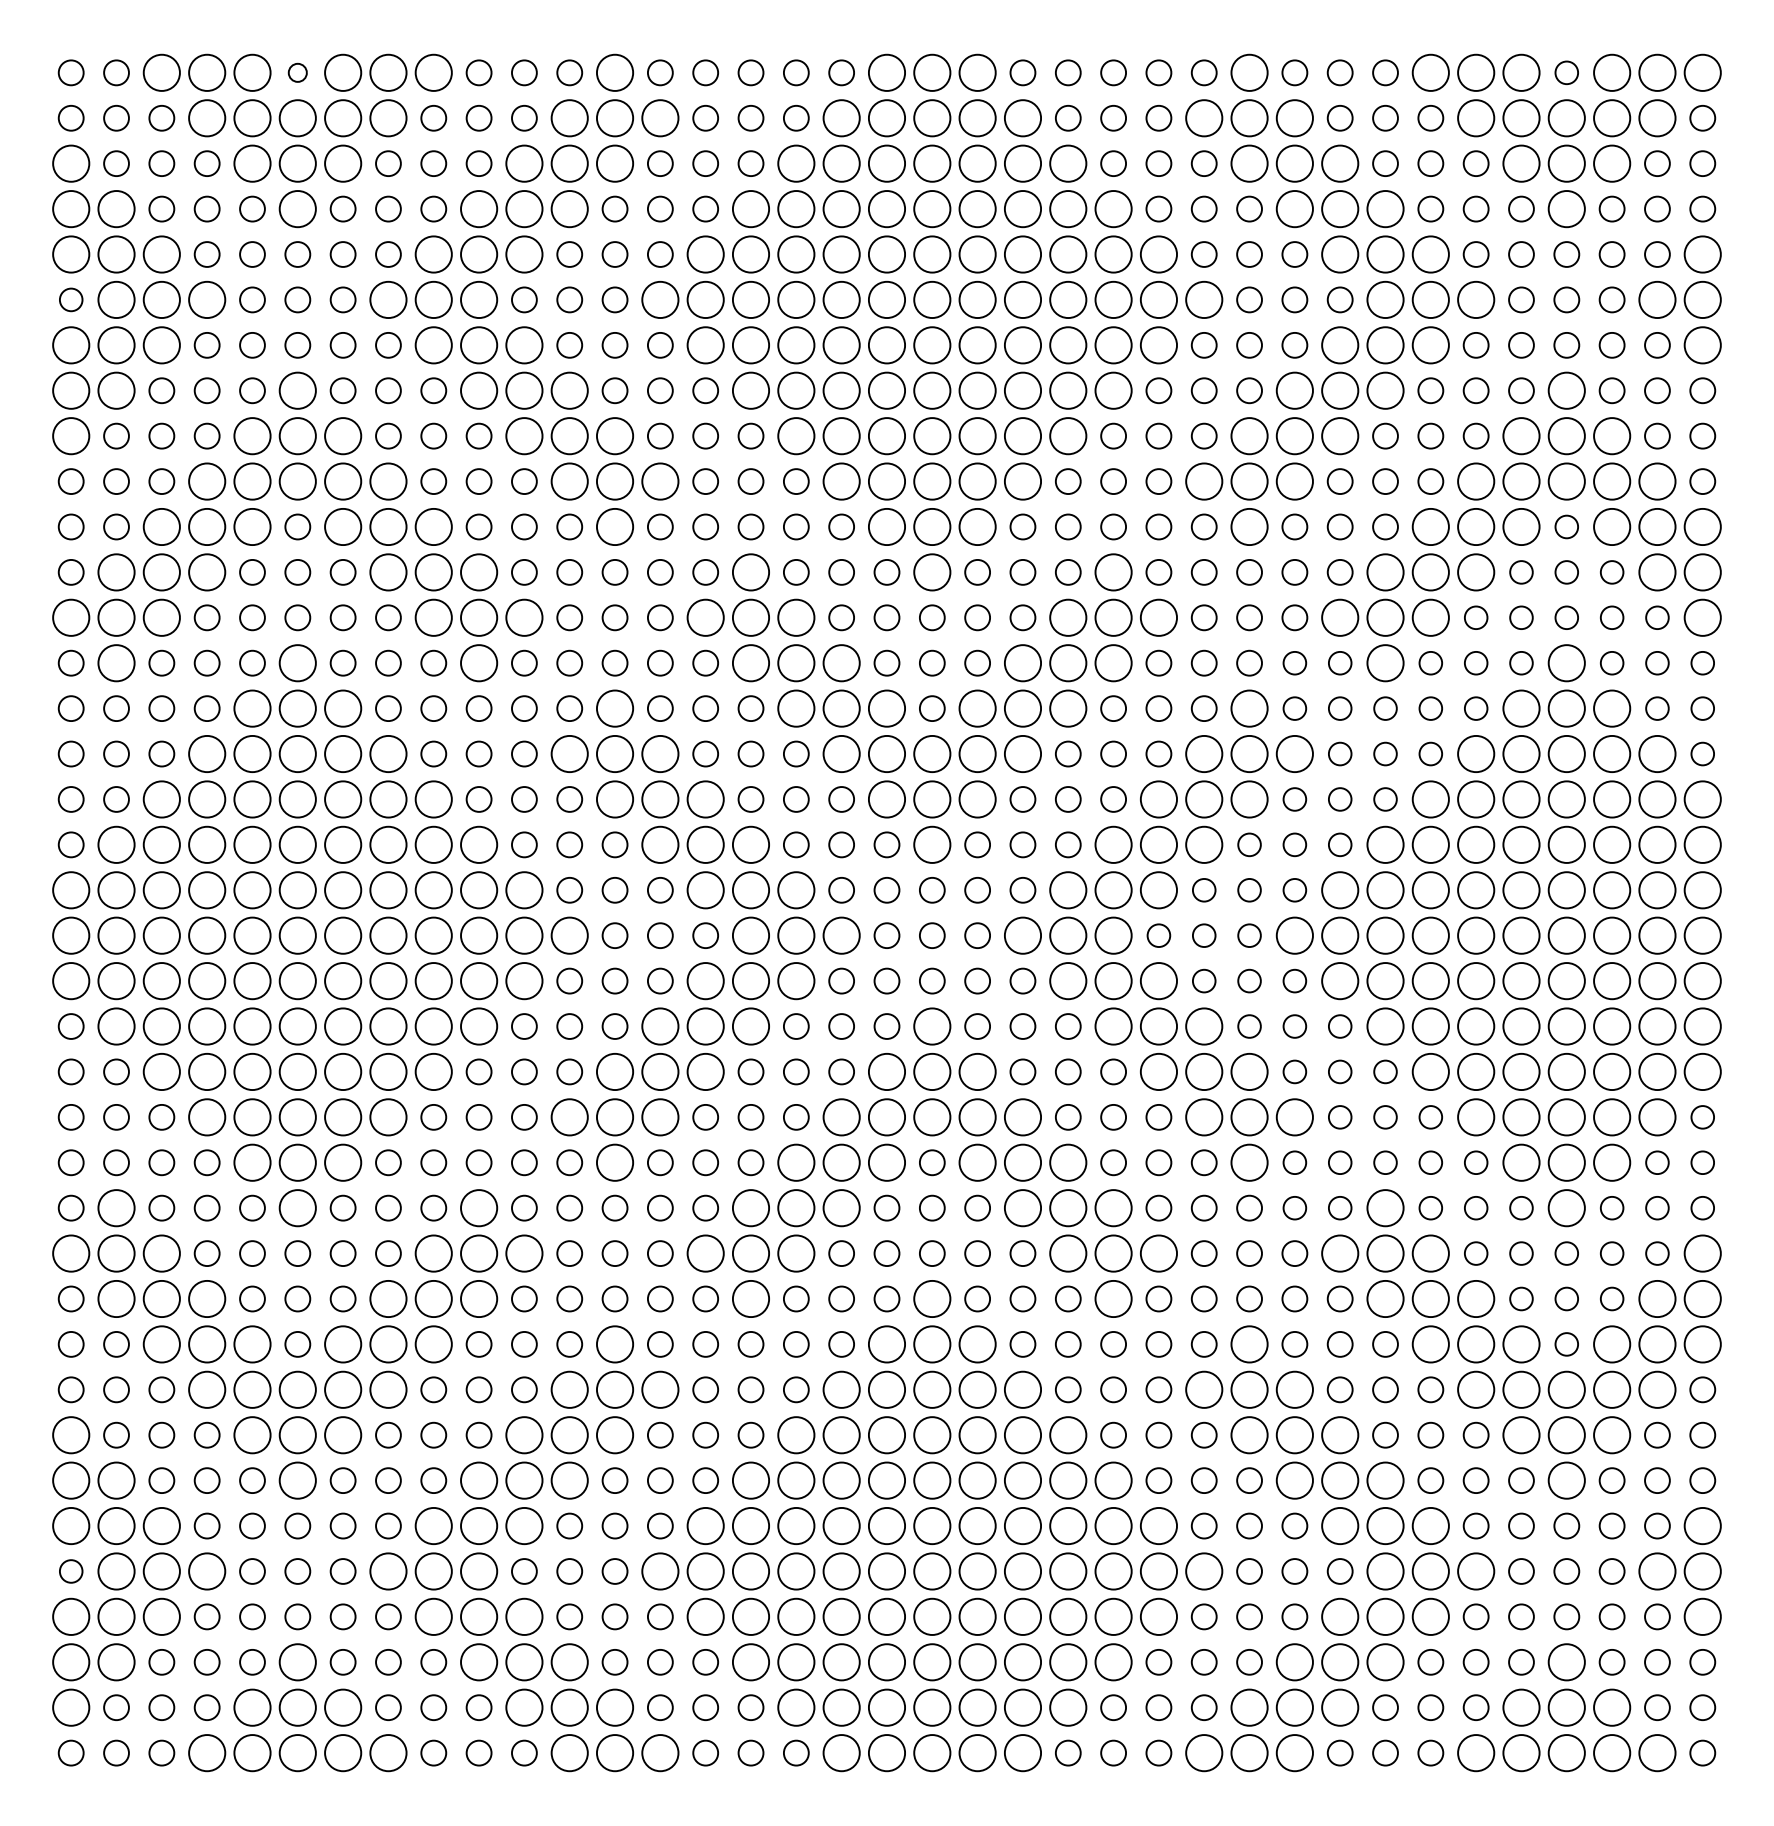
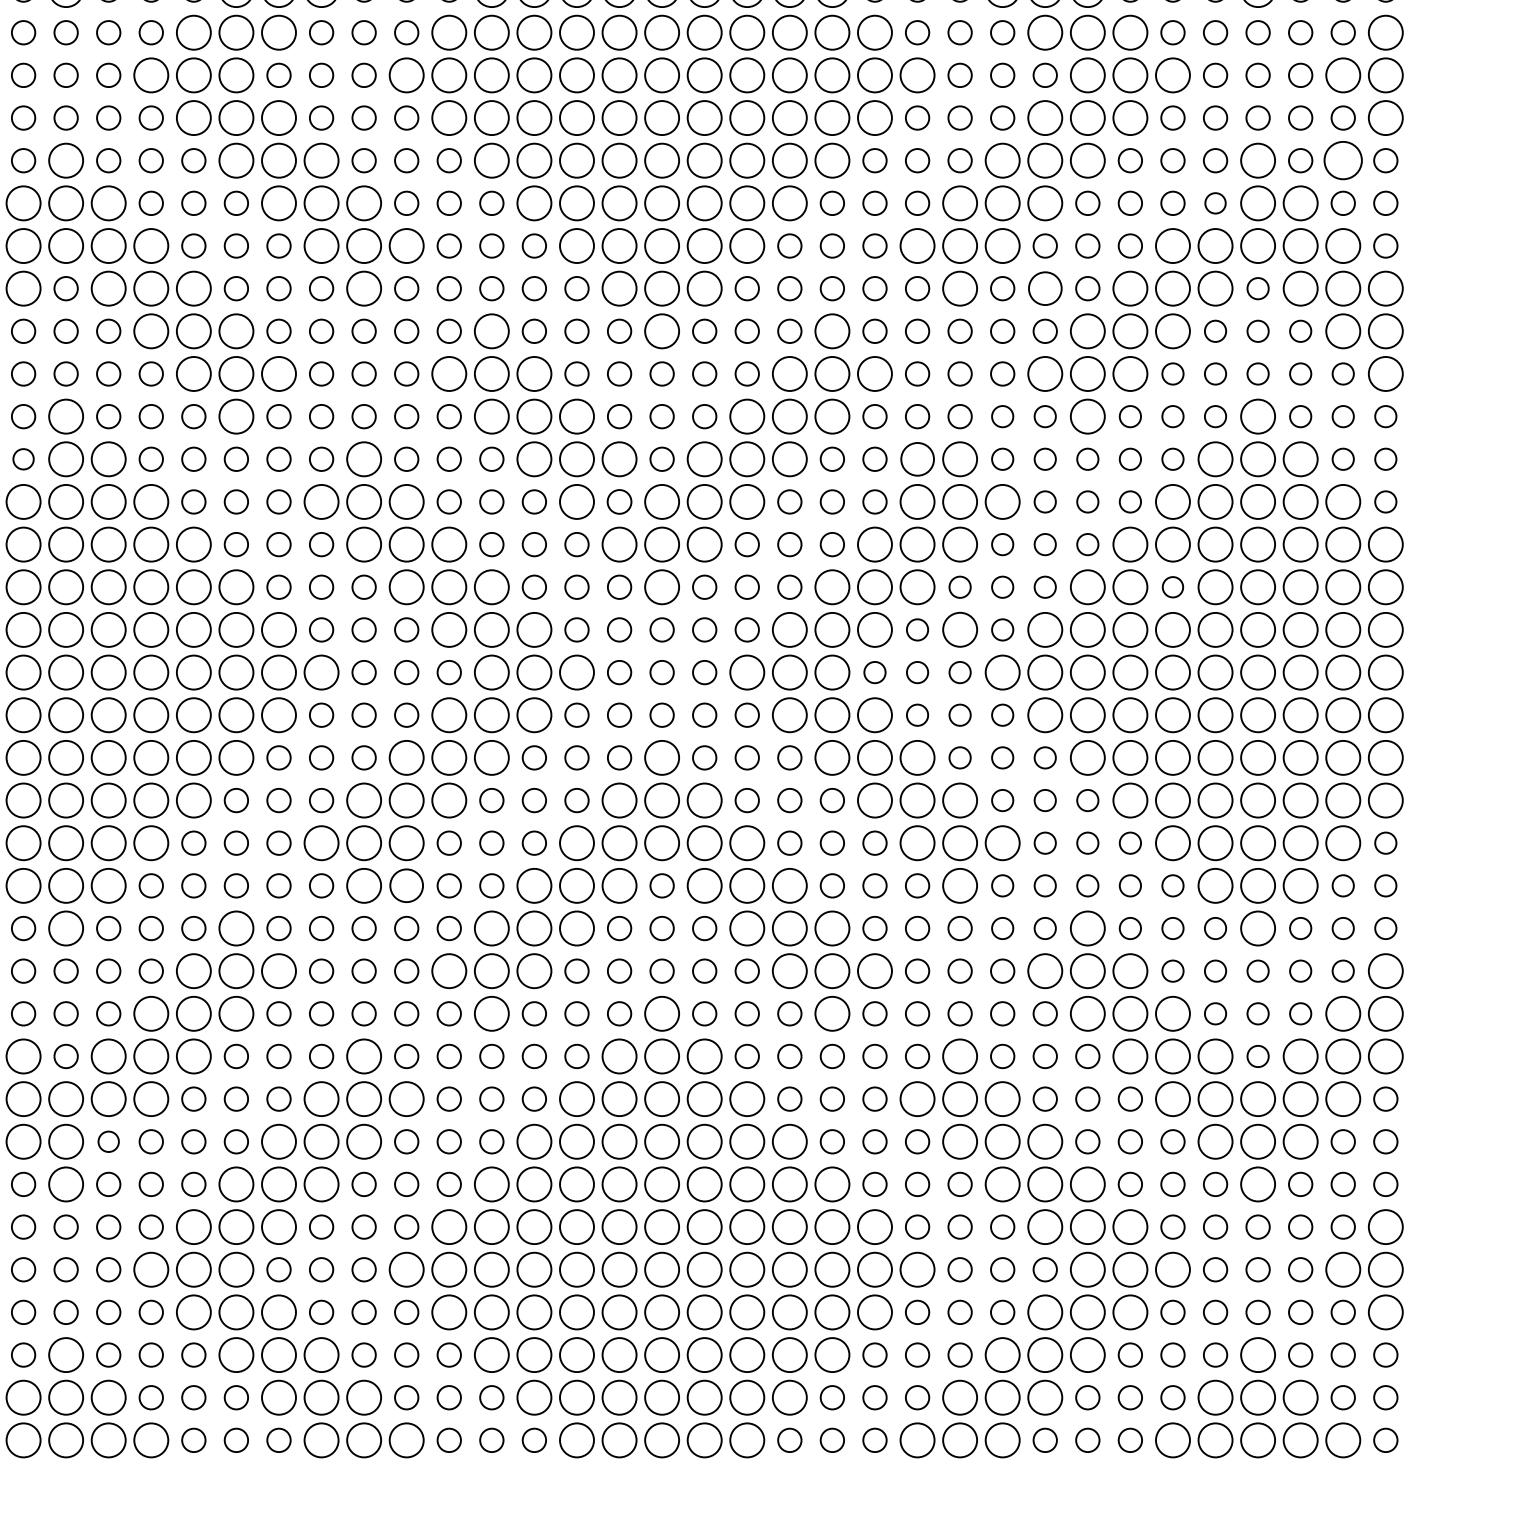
circle: (1657, 390) -> (1343, 160), size x1.6
circle: (1521, 436) -> (1215, 203), size x0.6
circle: (1339, 526) -> (1044, 288), size x1.4
circle: (252, 708) -> (23, 459), size x0.6
circle: (1203, 708) -> (916, 459), size x1.4
circle: (886, 753) -> (619, 501), size x0.7
circle: (1476, 844) -> (1173, 586), size x0.6
circle: (1249, 890) -> (960, 630), size x1.6
circle: (660, 1162) -> (406, 885), size x1.4
circle: (343, 1435) -> (109, 1142), size x0.6

